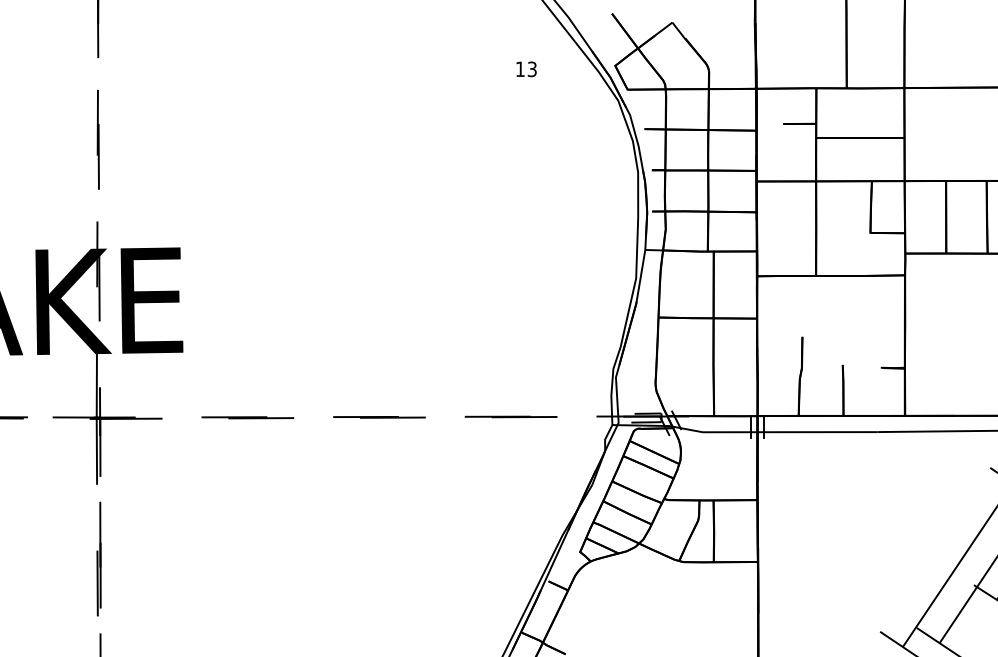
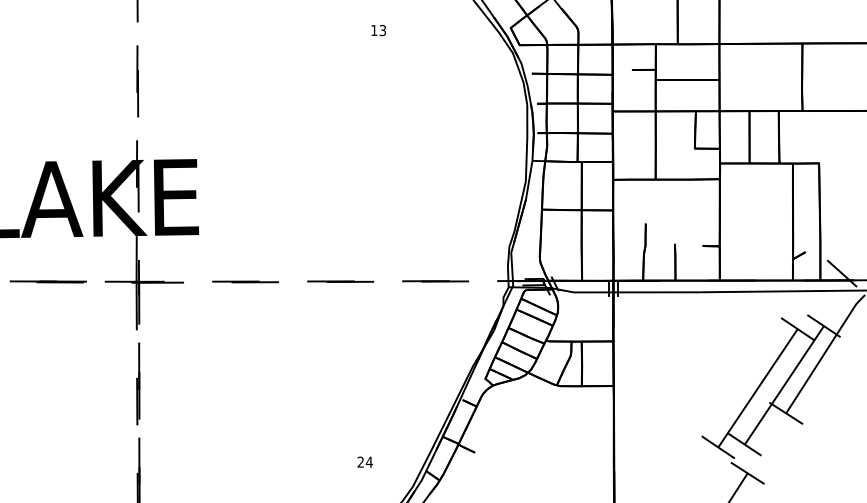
text: (526, 69) -> (378, 30), moved

